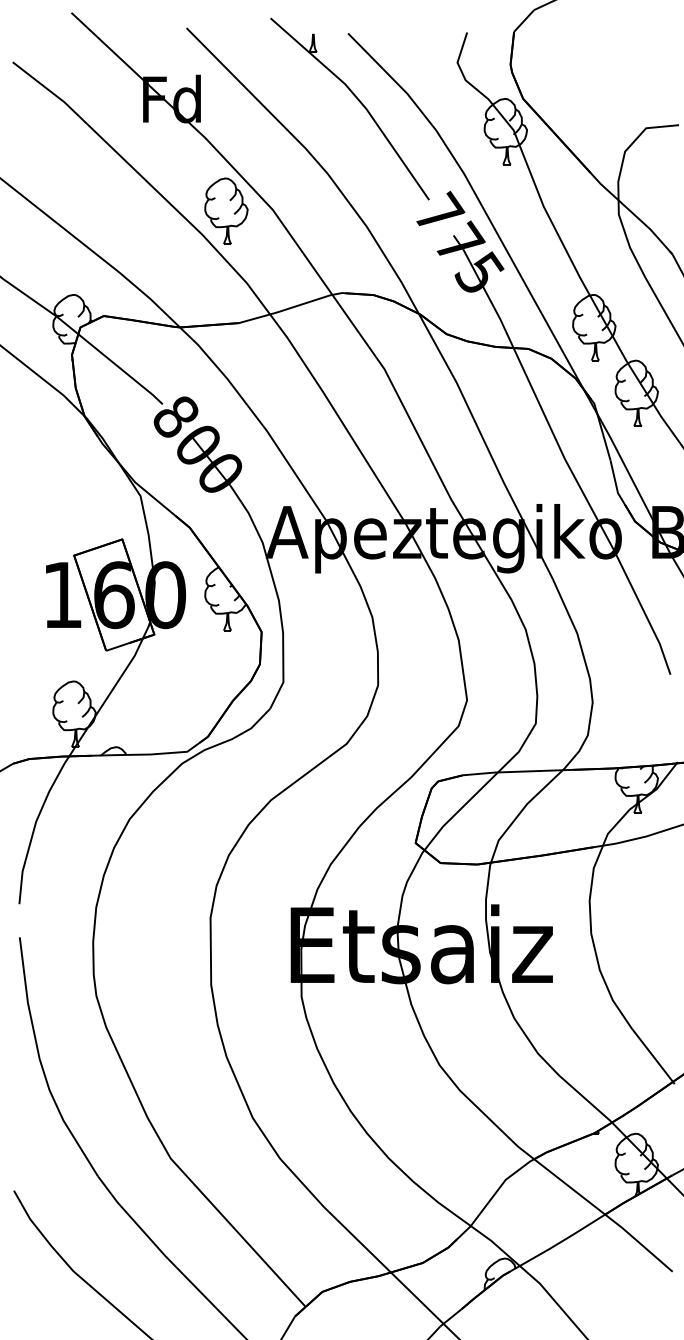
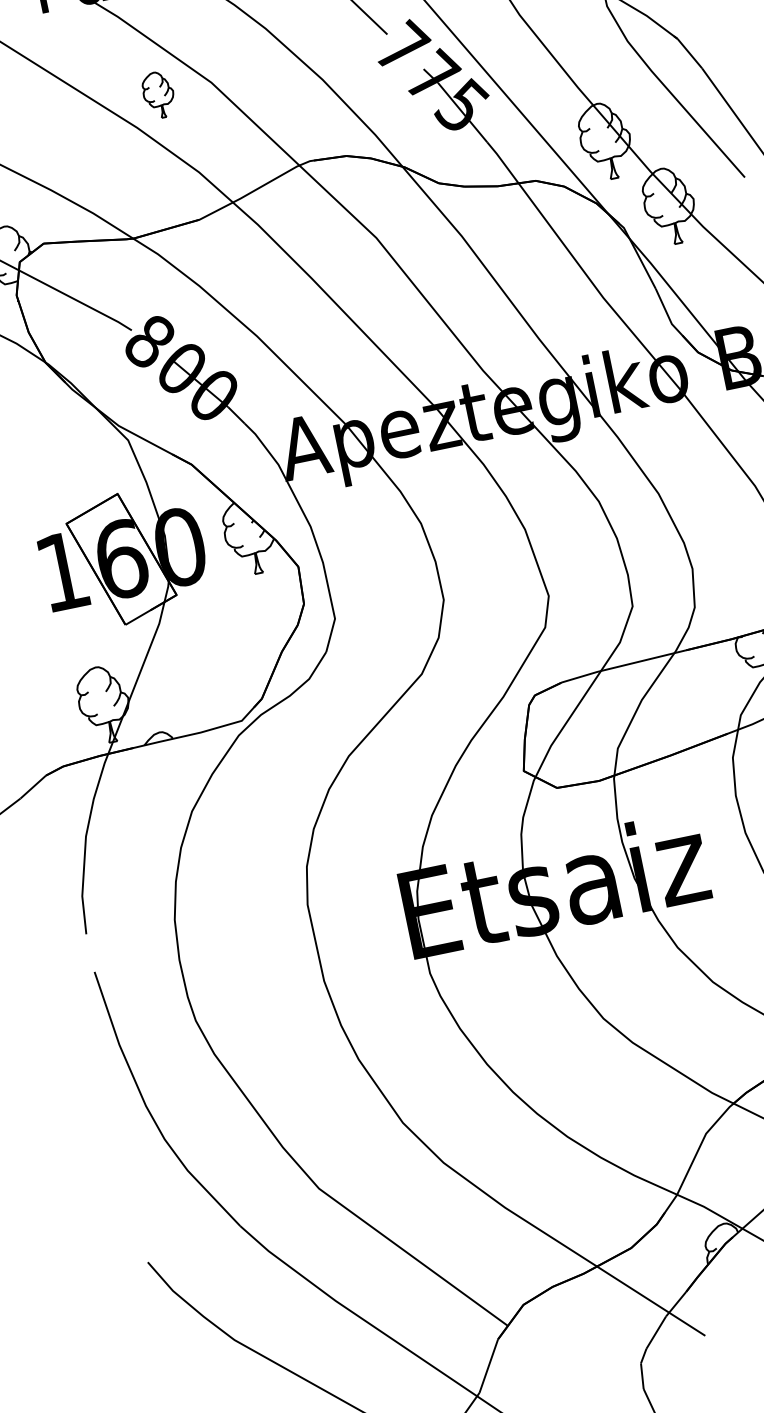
part: (226, 210) -> (158, 94), size x0.6

